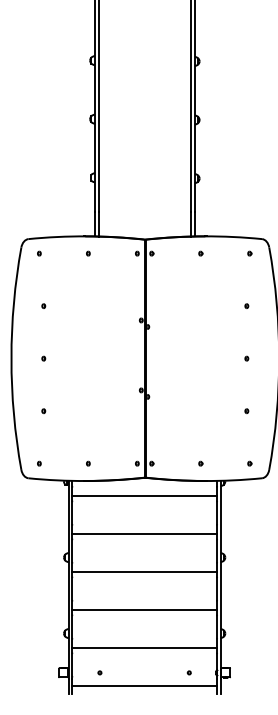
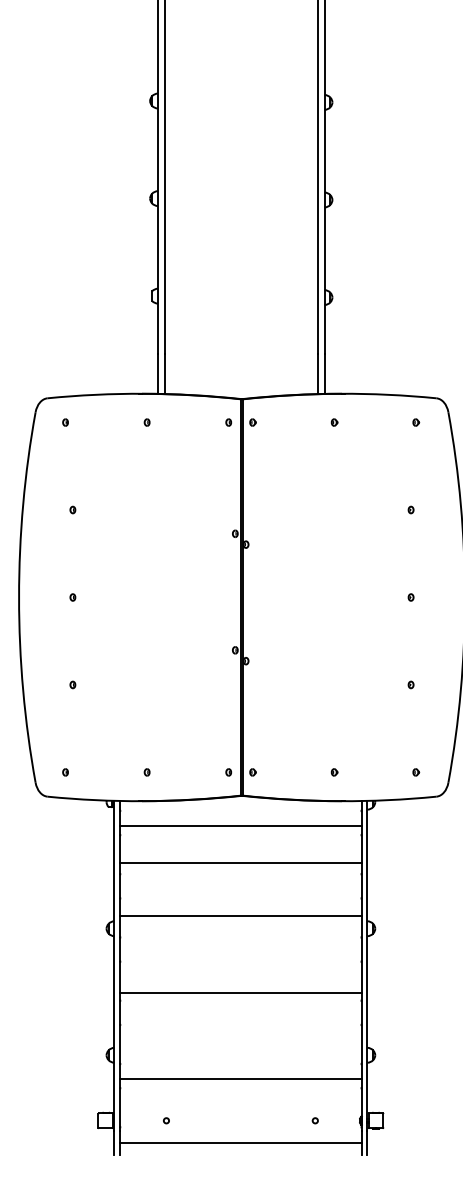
line: (144, 534) -> (240, 863), moved
line: (144, 572) -> (240, 916), moved
line: (144, 610) -> (240, 993), moved

